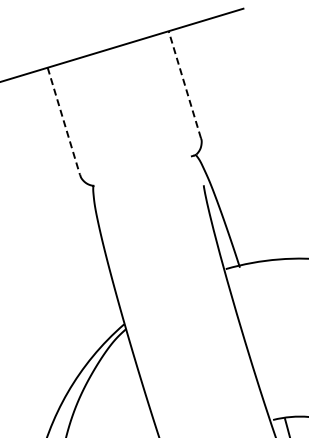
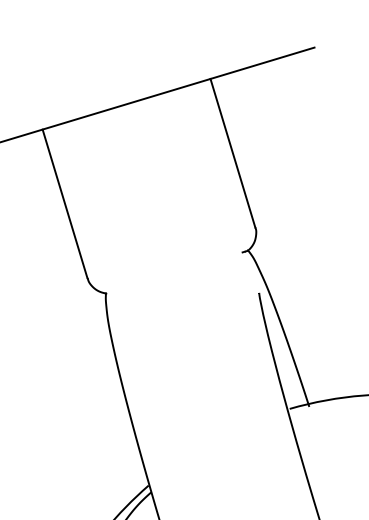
line: (184, 84) -> (232, 152), dashed -> solid
line: (63, 121) -> (64, 204), dashed -> solid

